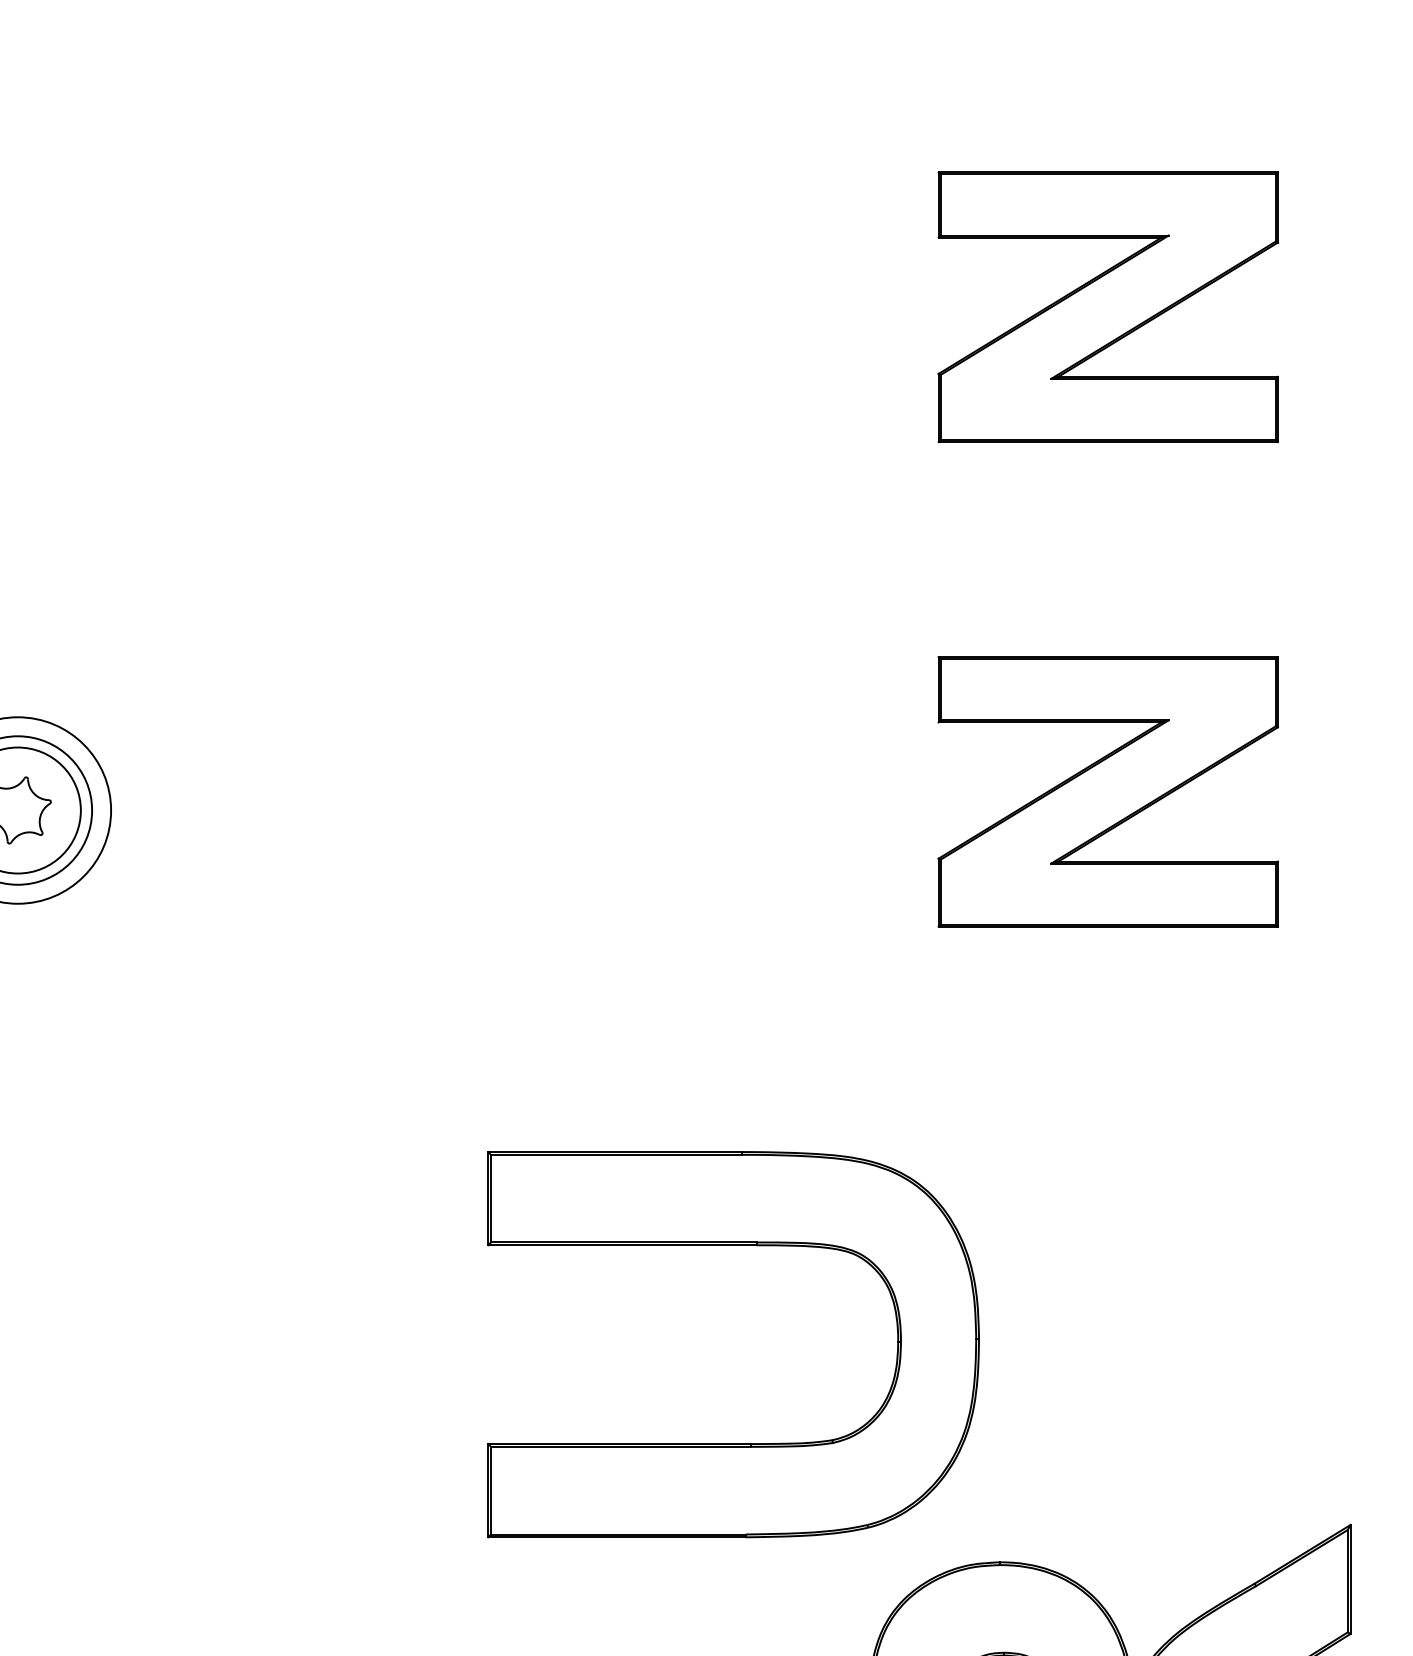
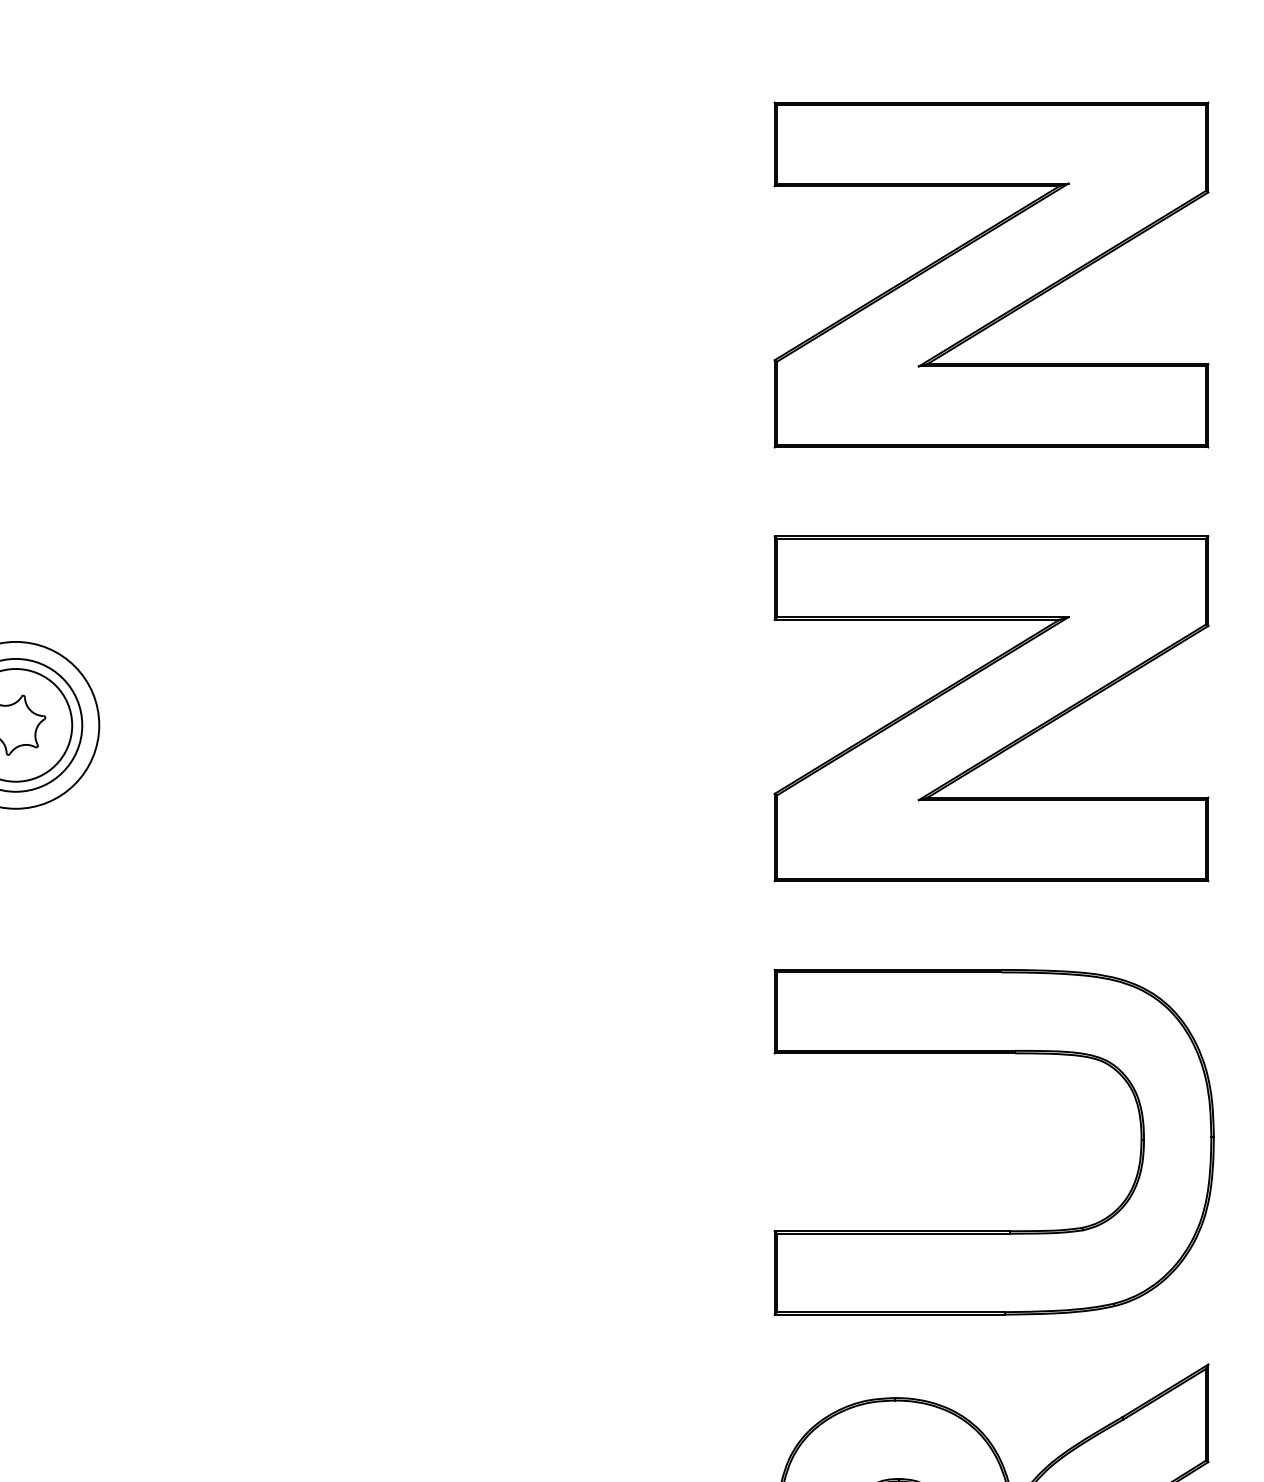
part: (1108, 306) -> (991, 274), size x1.43
part: (1108, 791) -> (991, 708), size x1.43
part: (732, 1245) -> (993, 1053), moved

